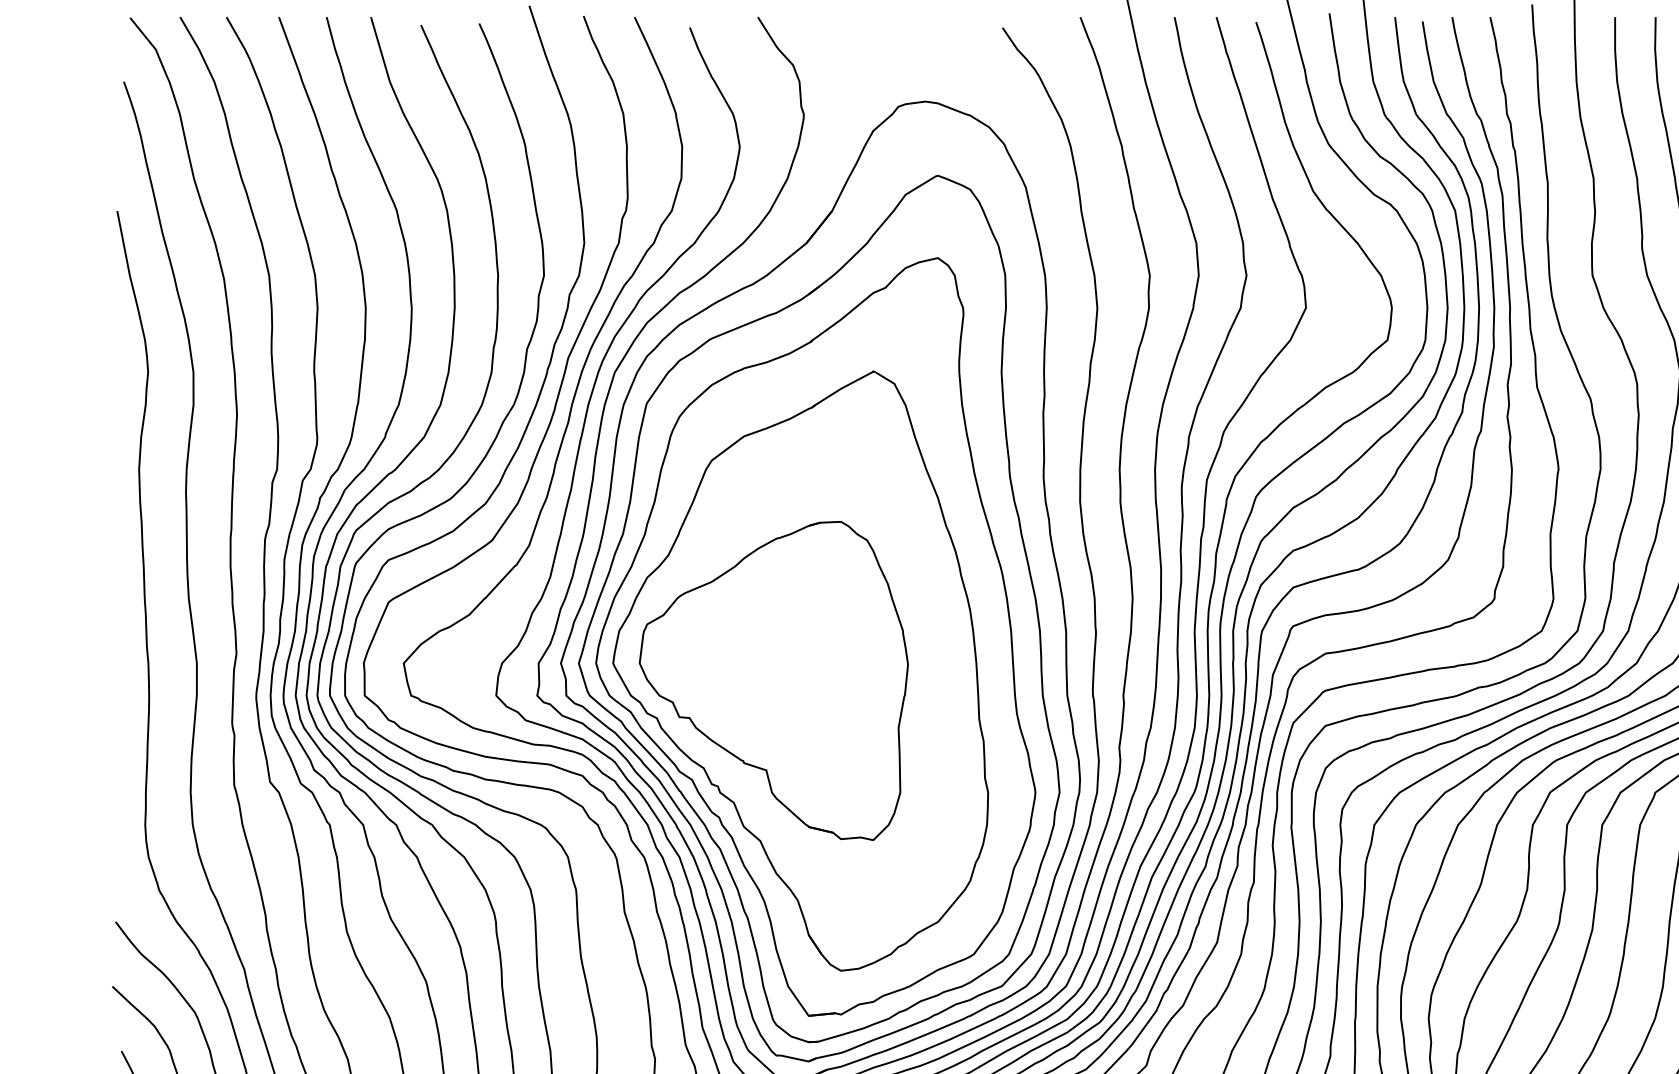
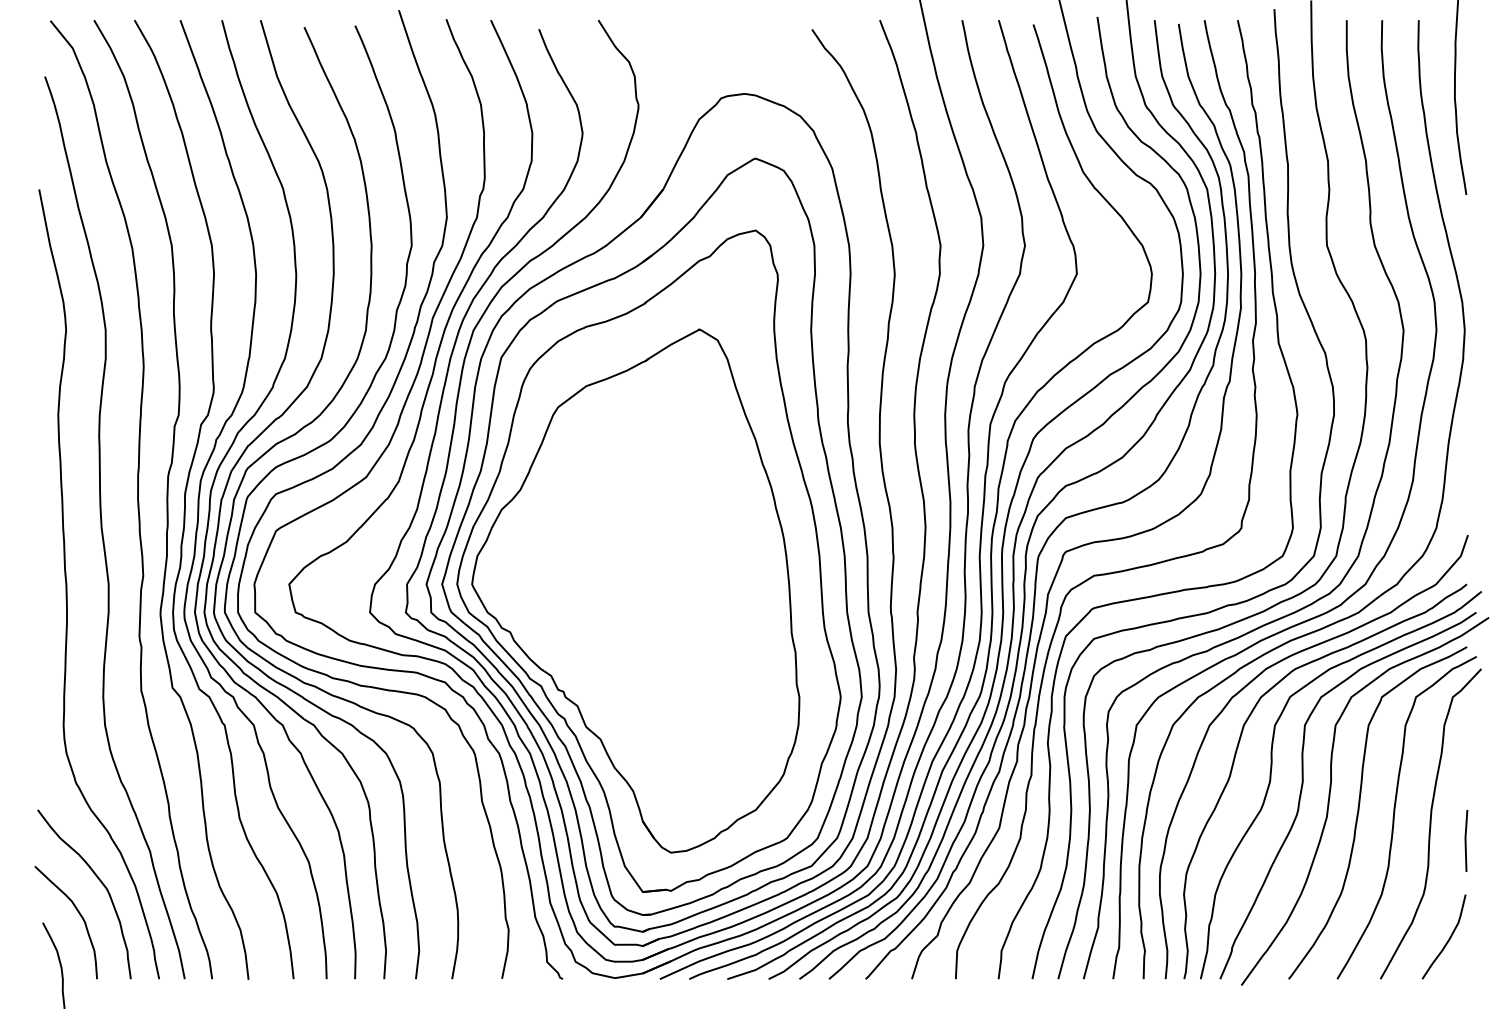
part: (774, 680) -> (612, 599), removed

